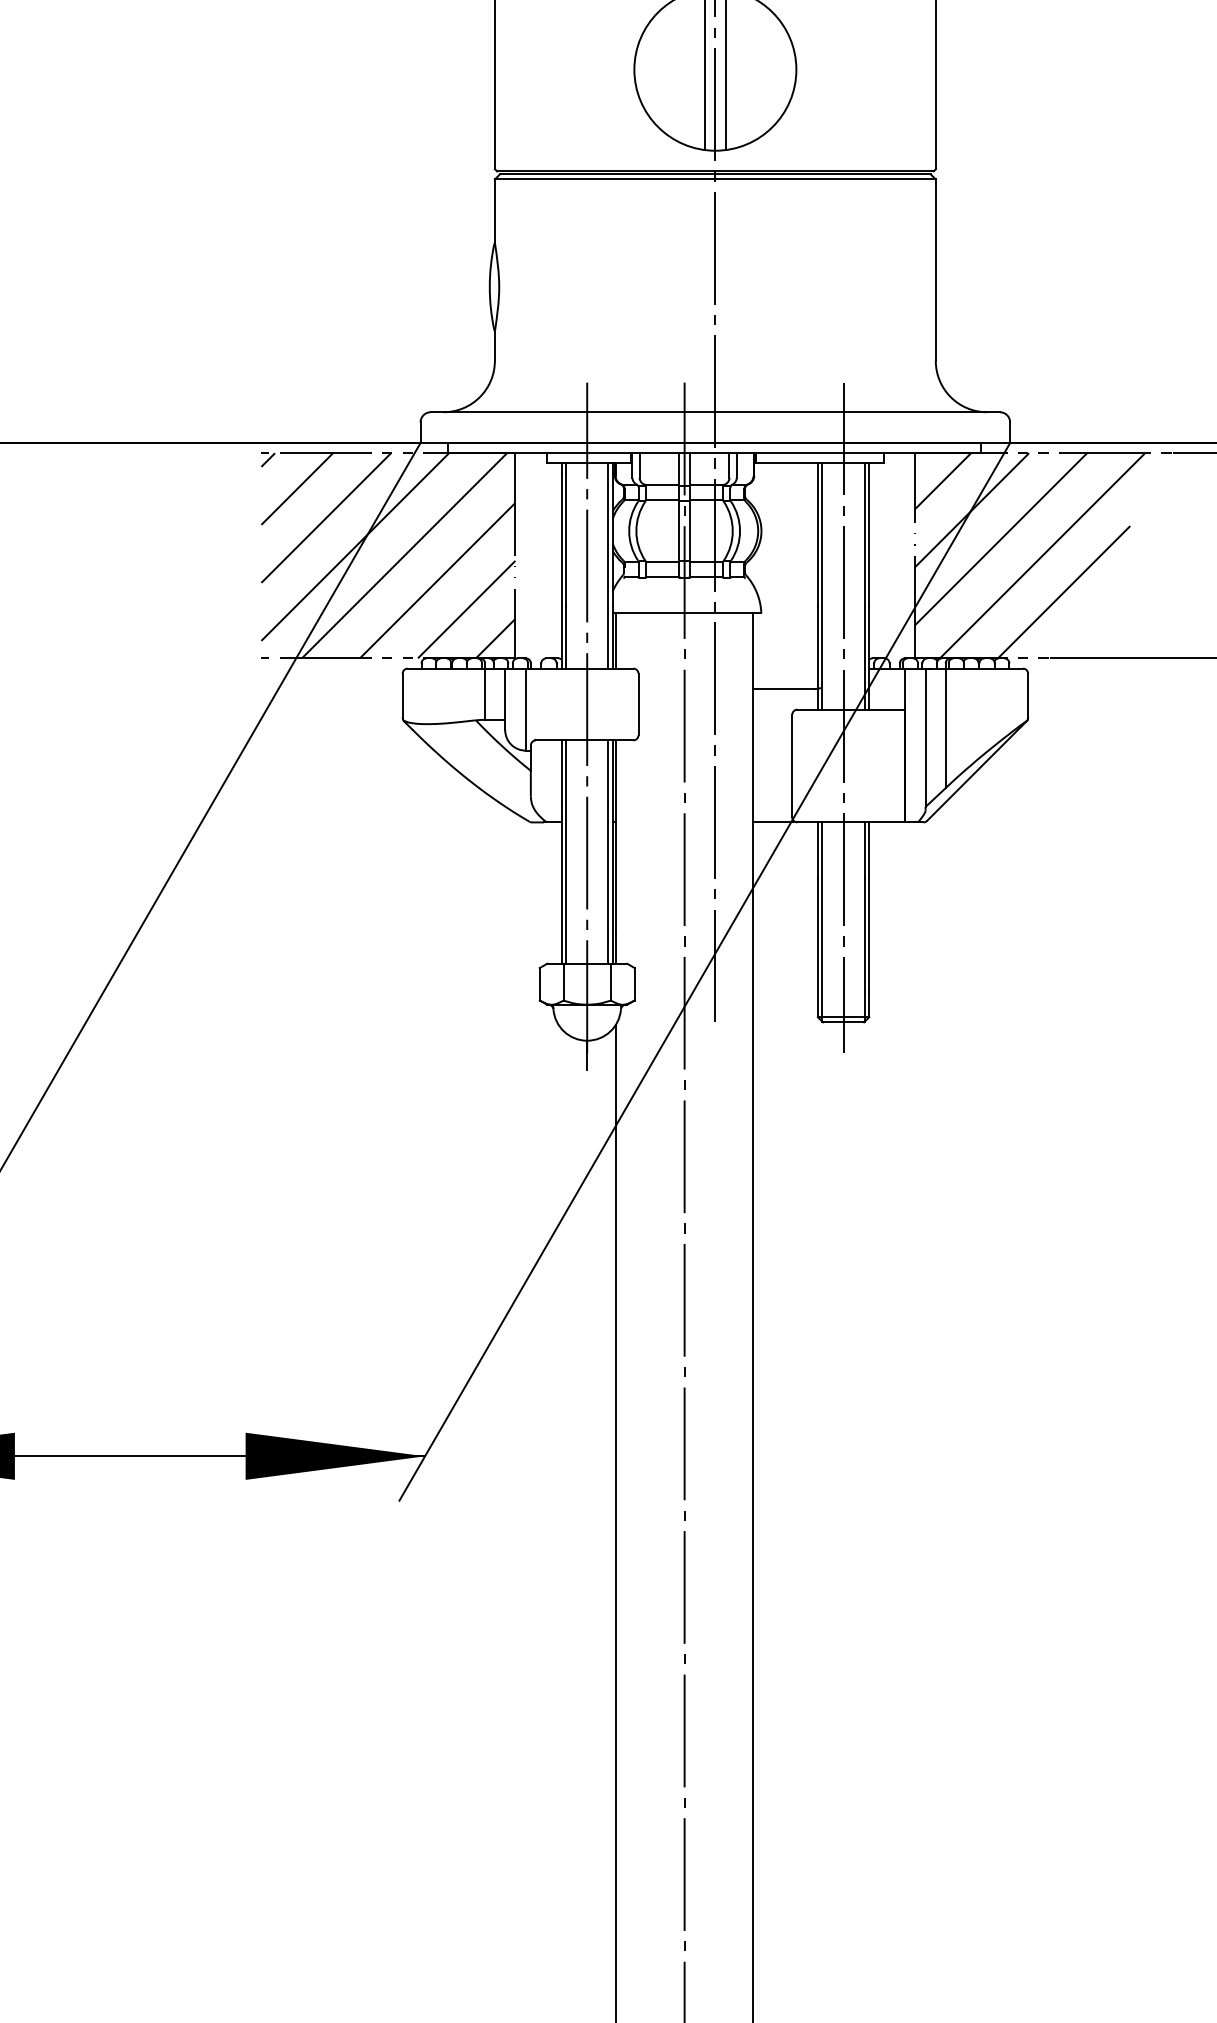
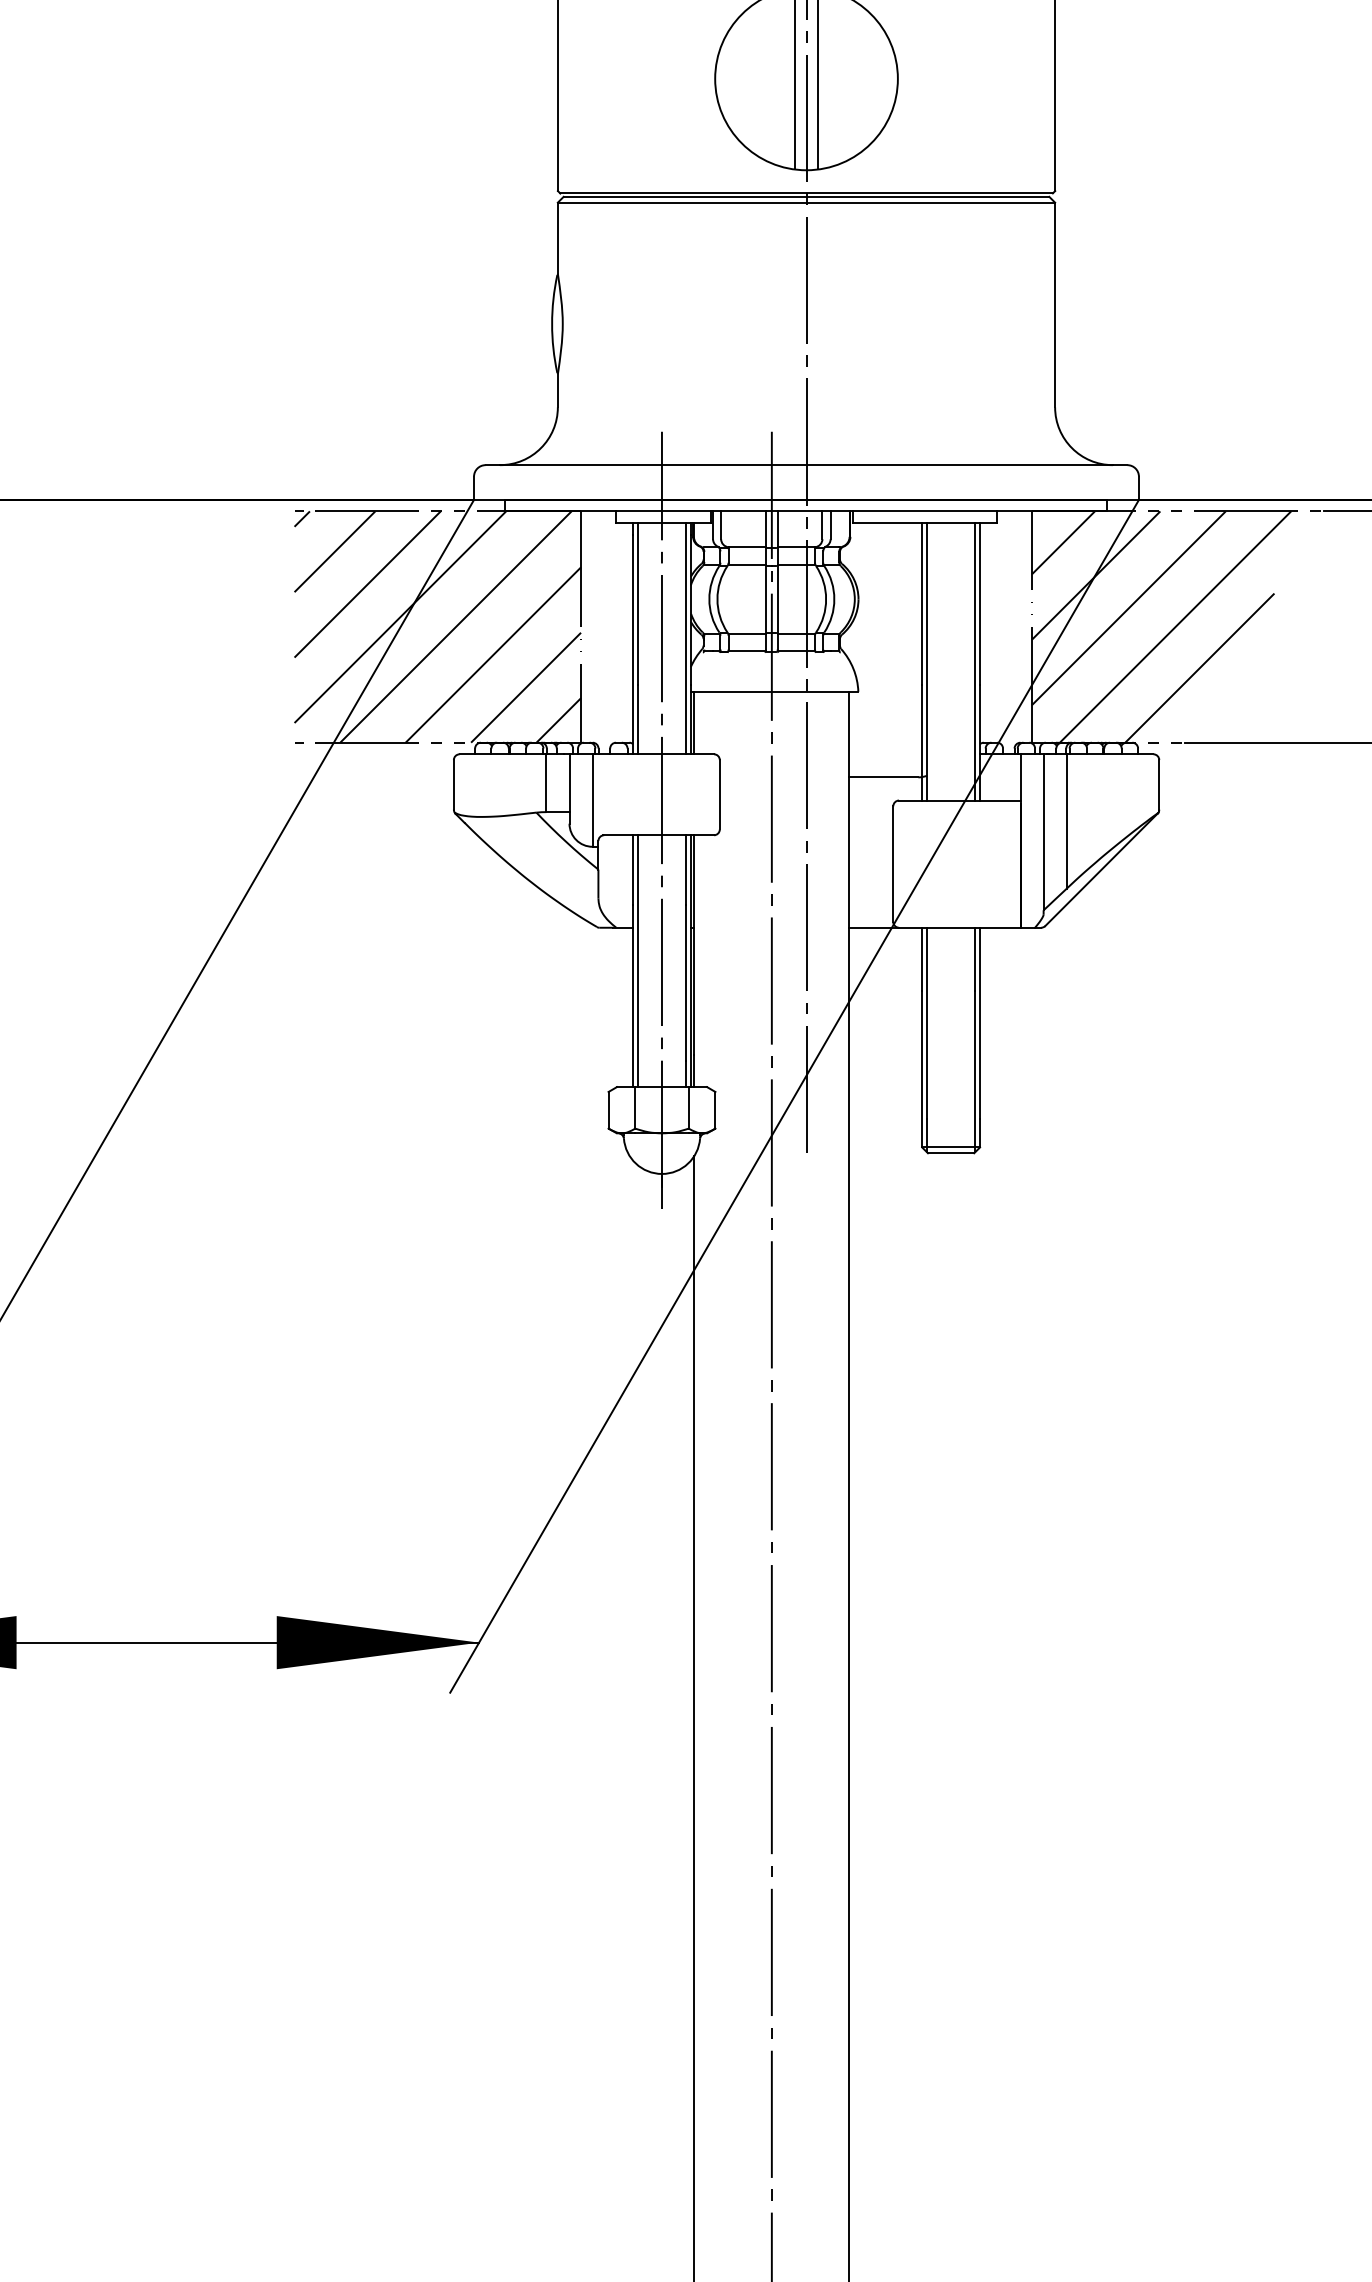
line: (843, 717) -> (951, 809), removed

